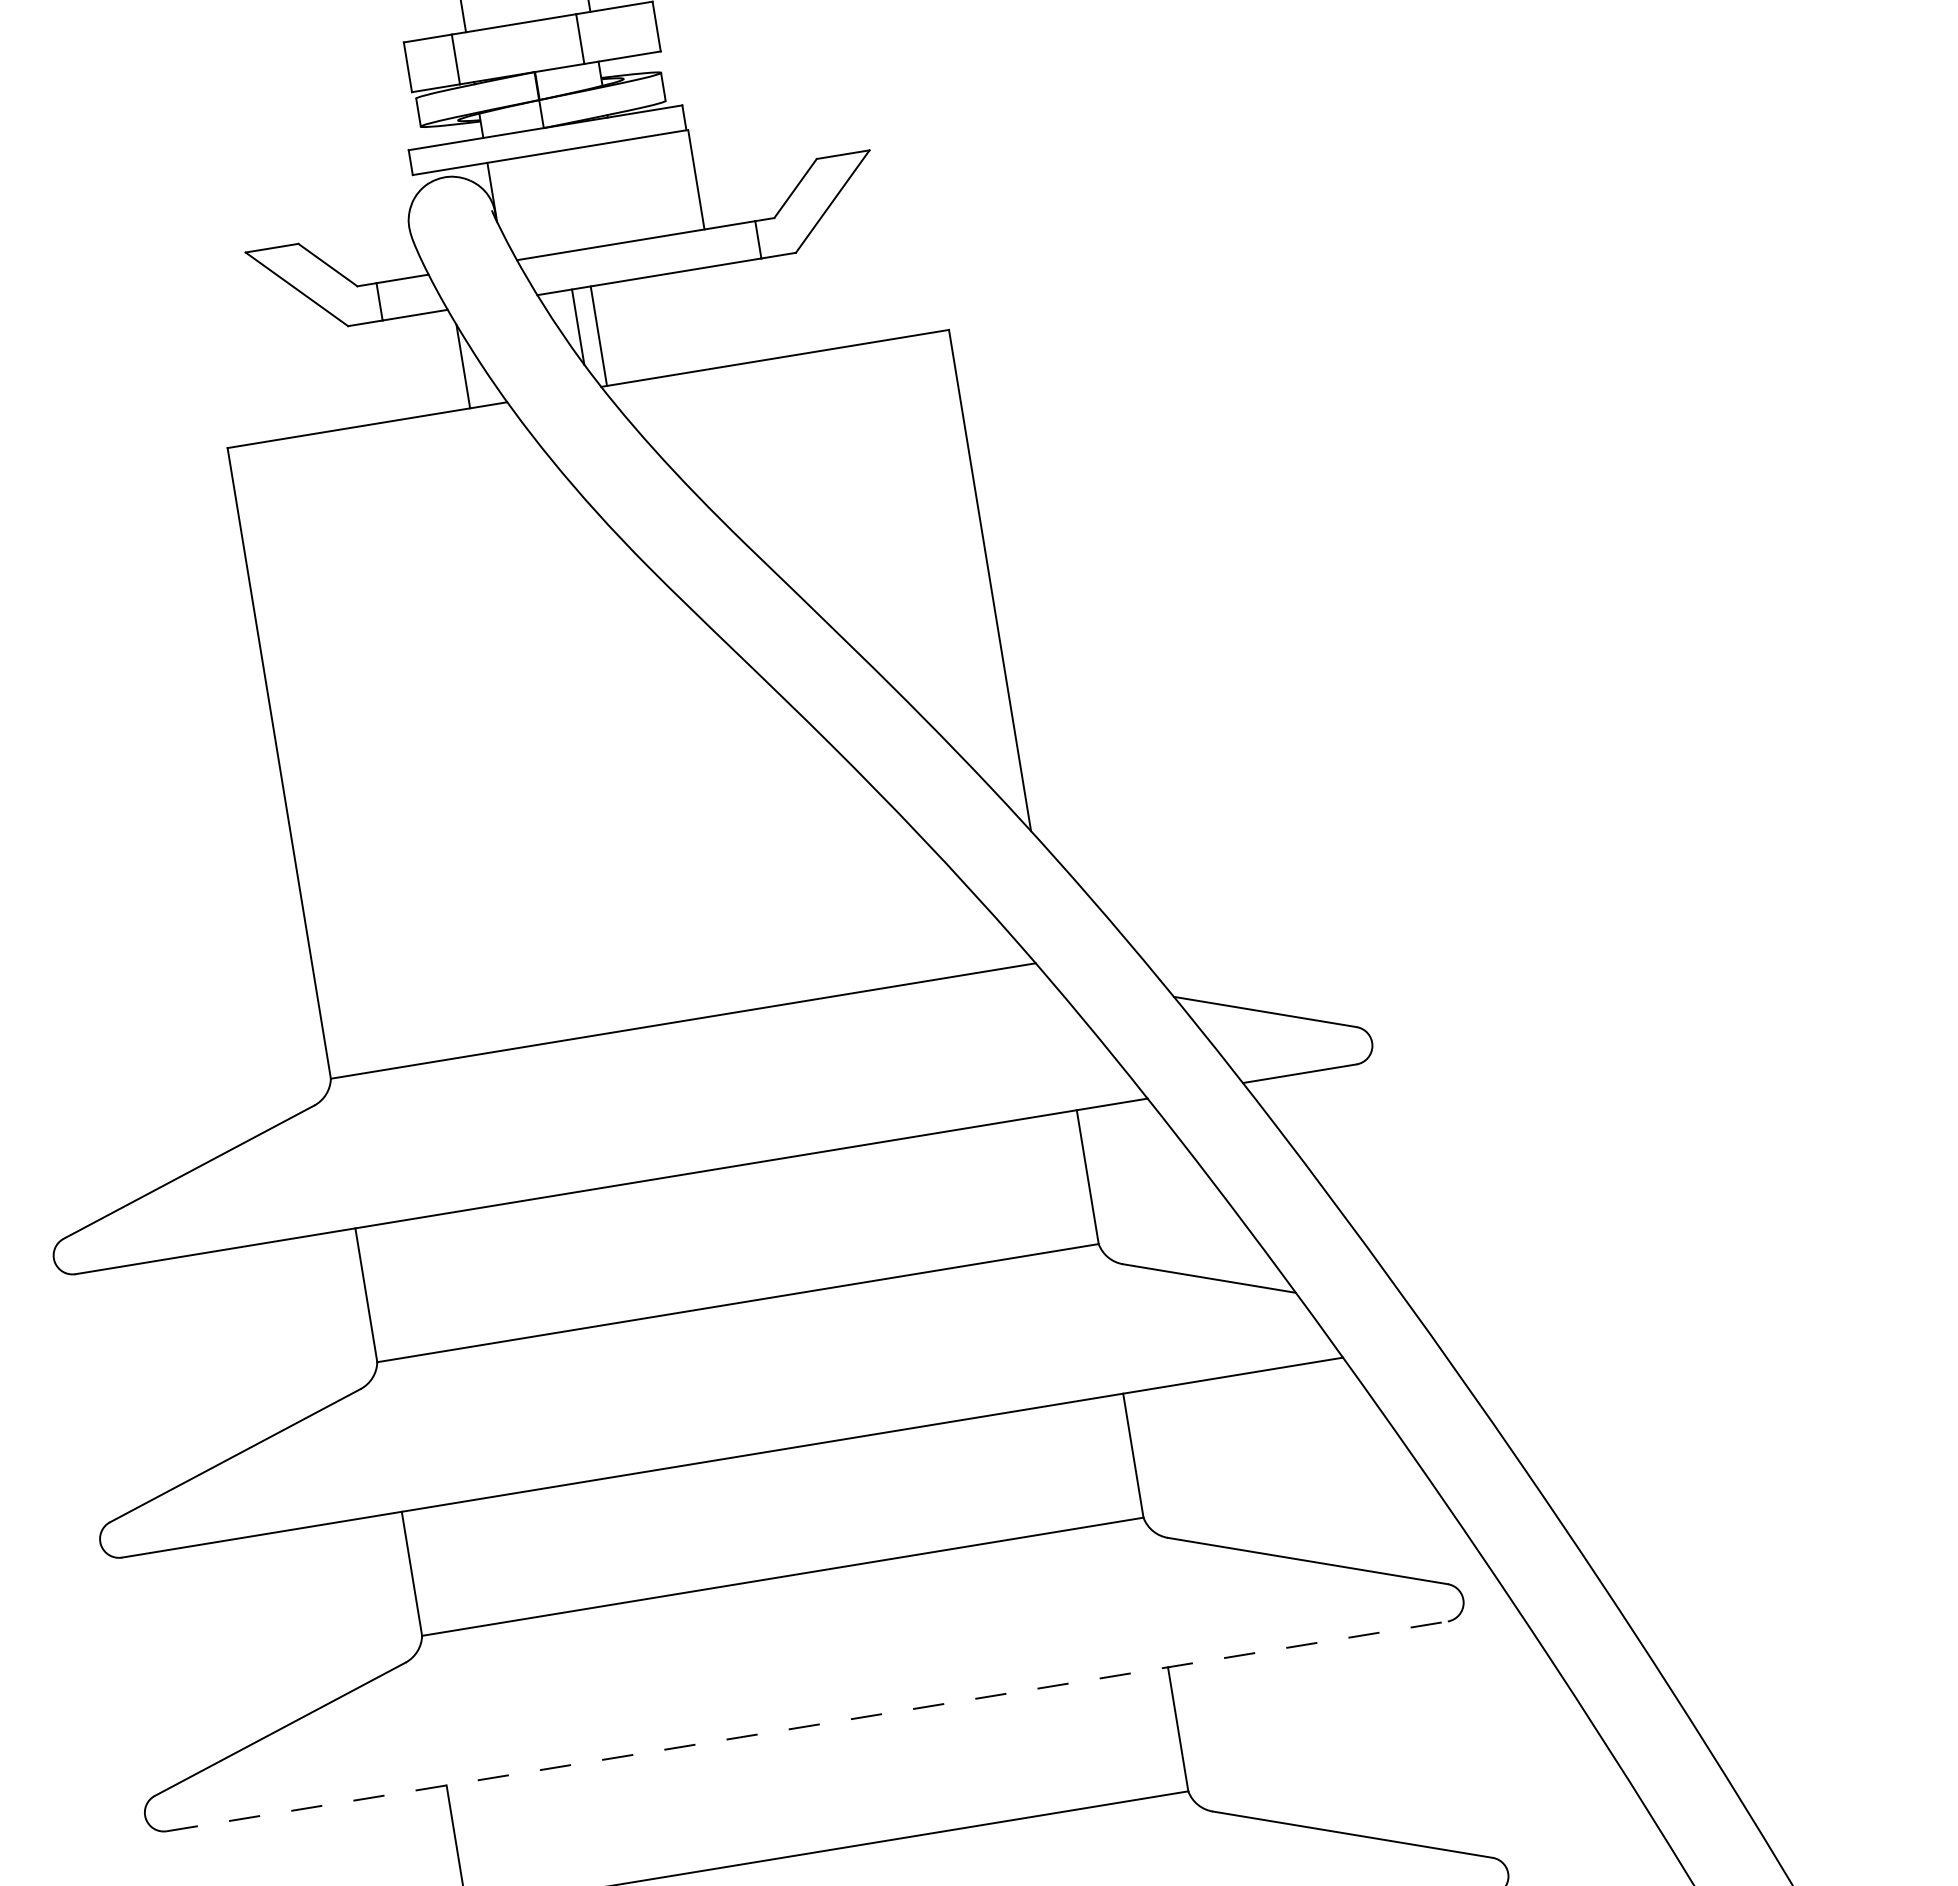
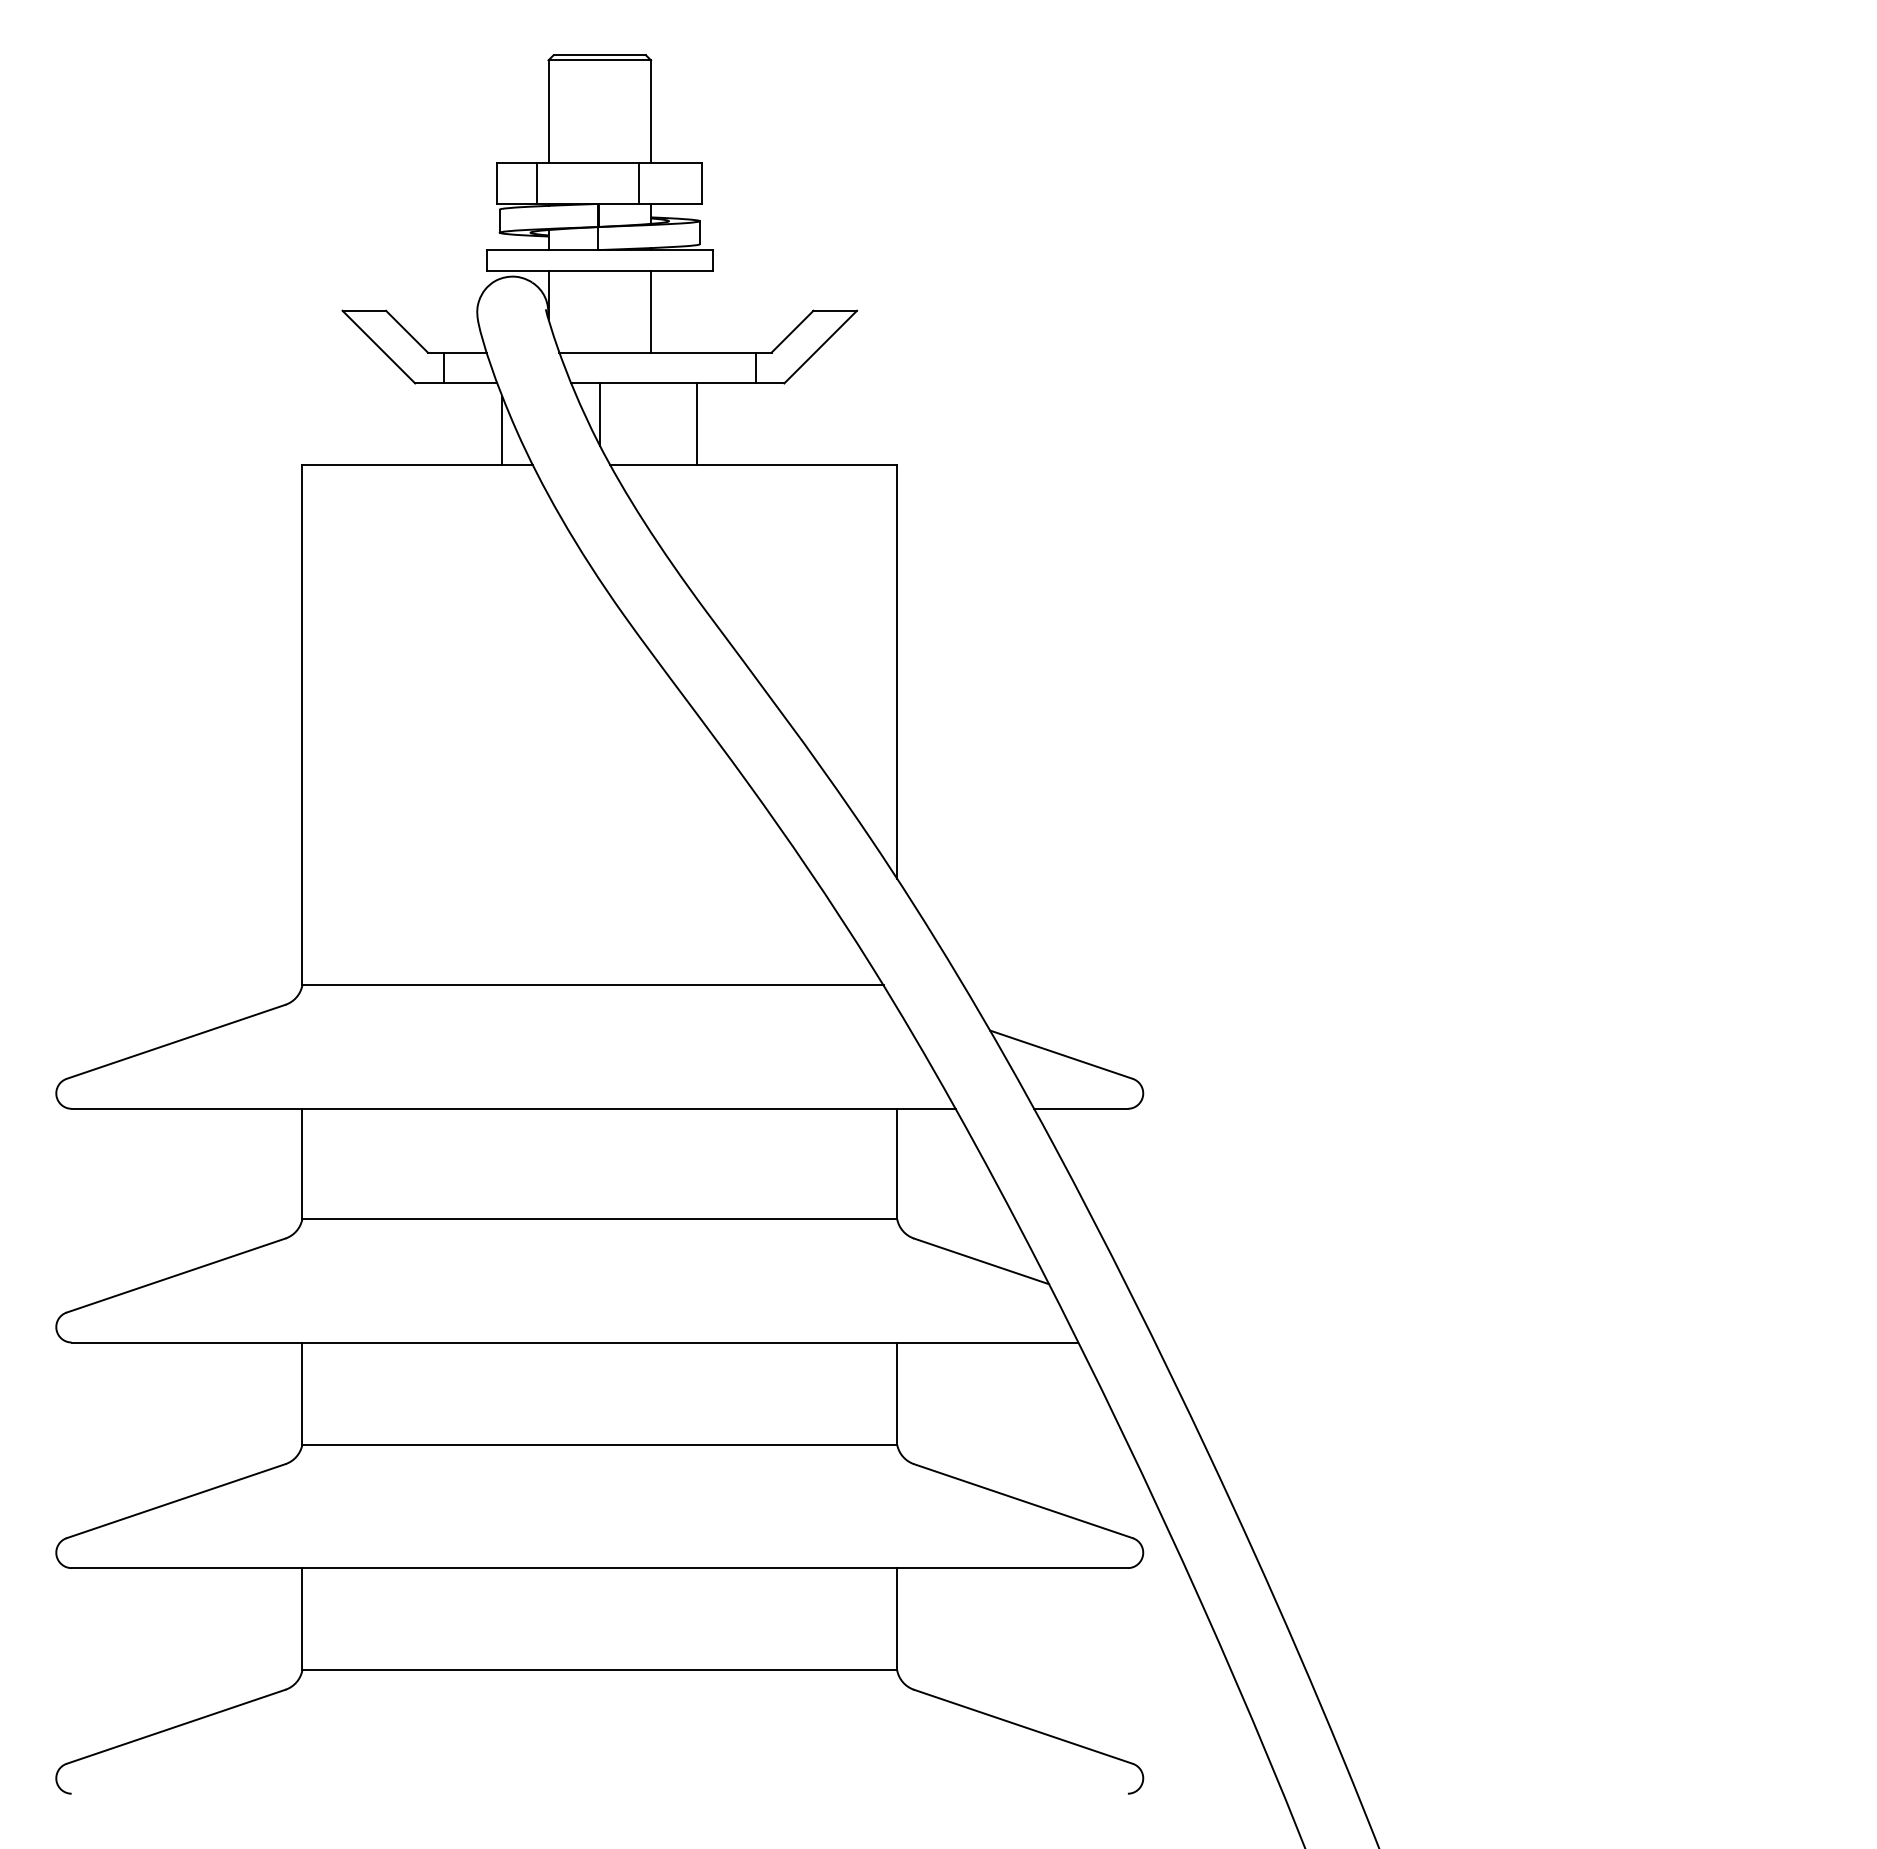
line: (696, 179) -> (651, 311), moved
line: (599, 336) -> (697, 424), moved
line: (808, 1726) -> (600, 1568), dashed -> solid

